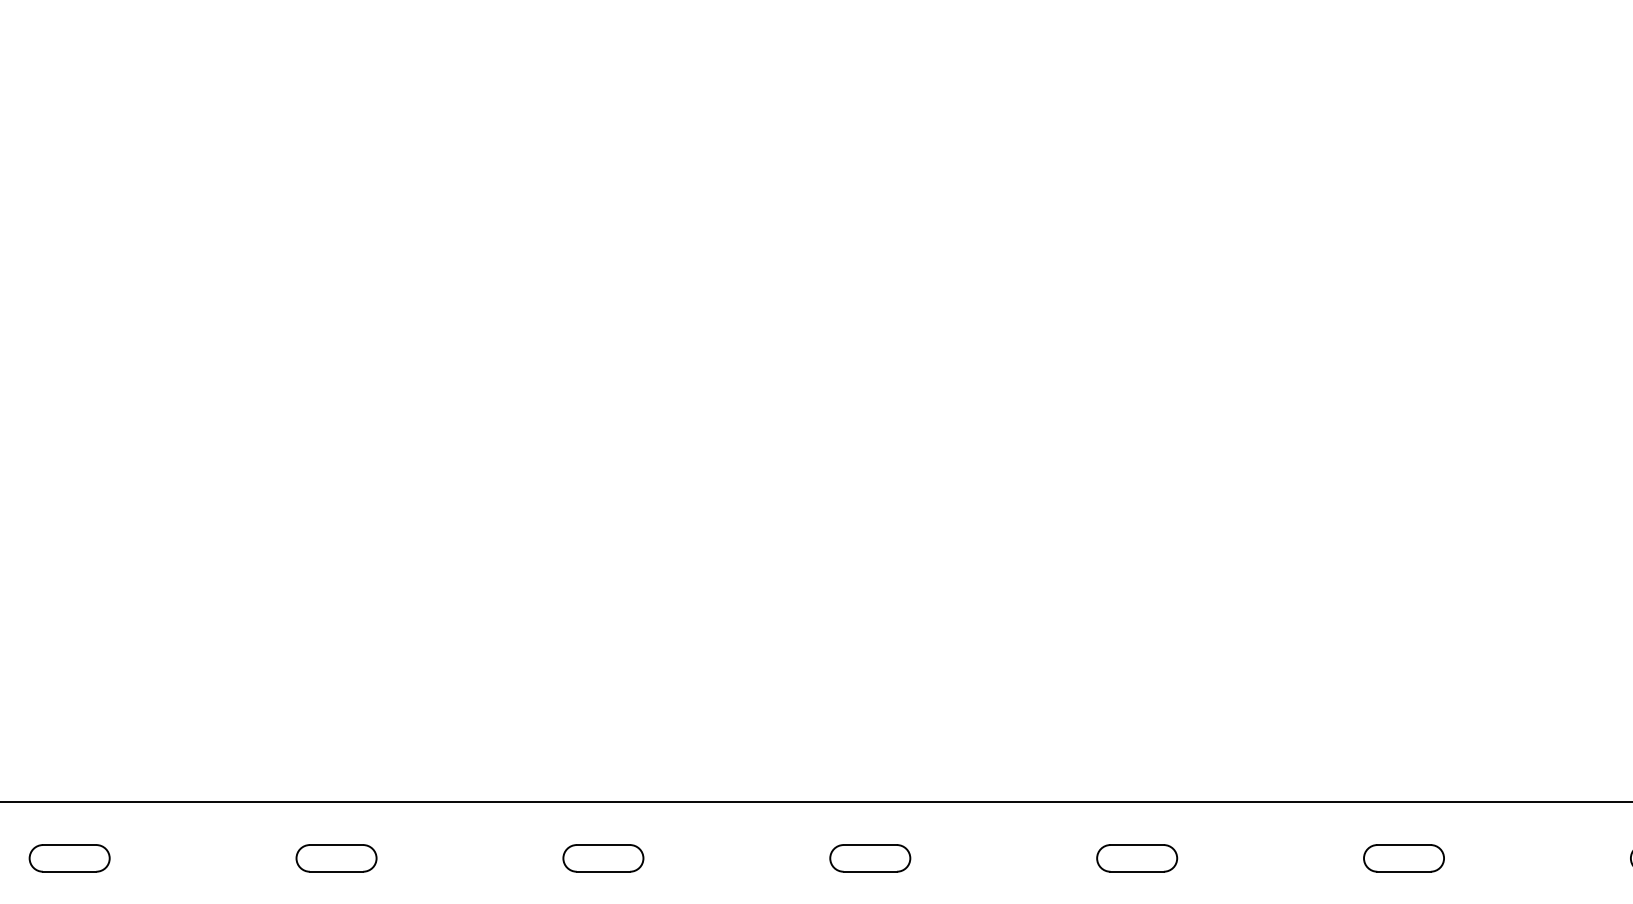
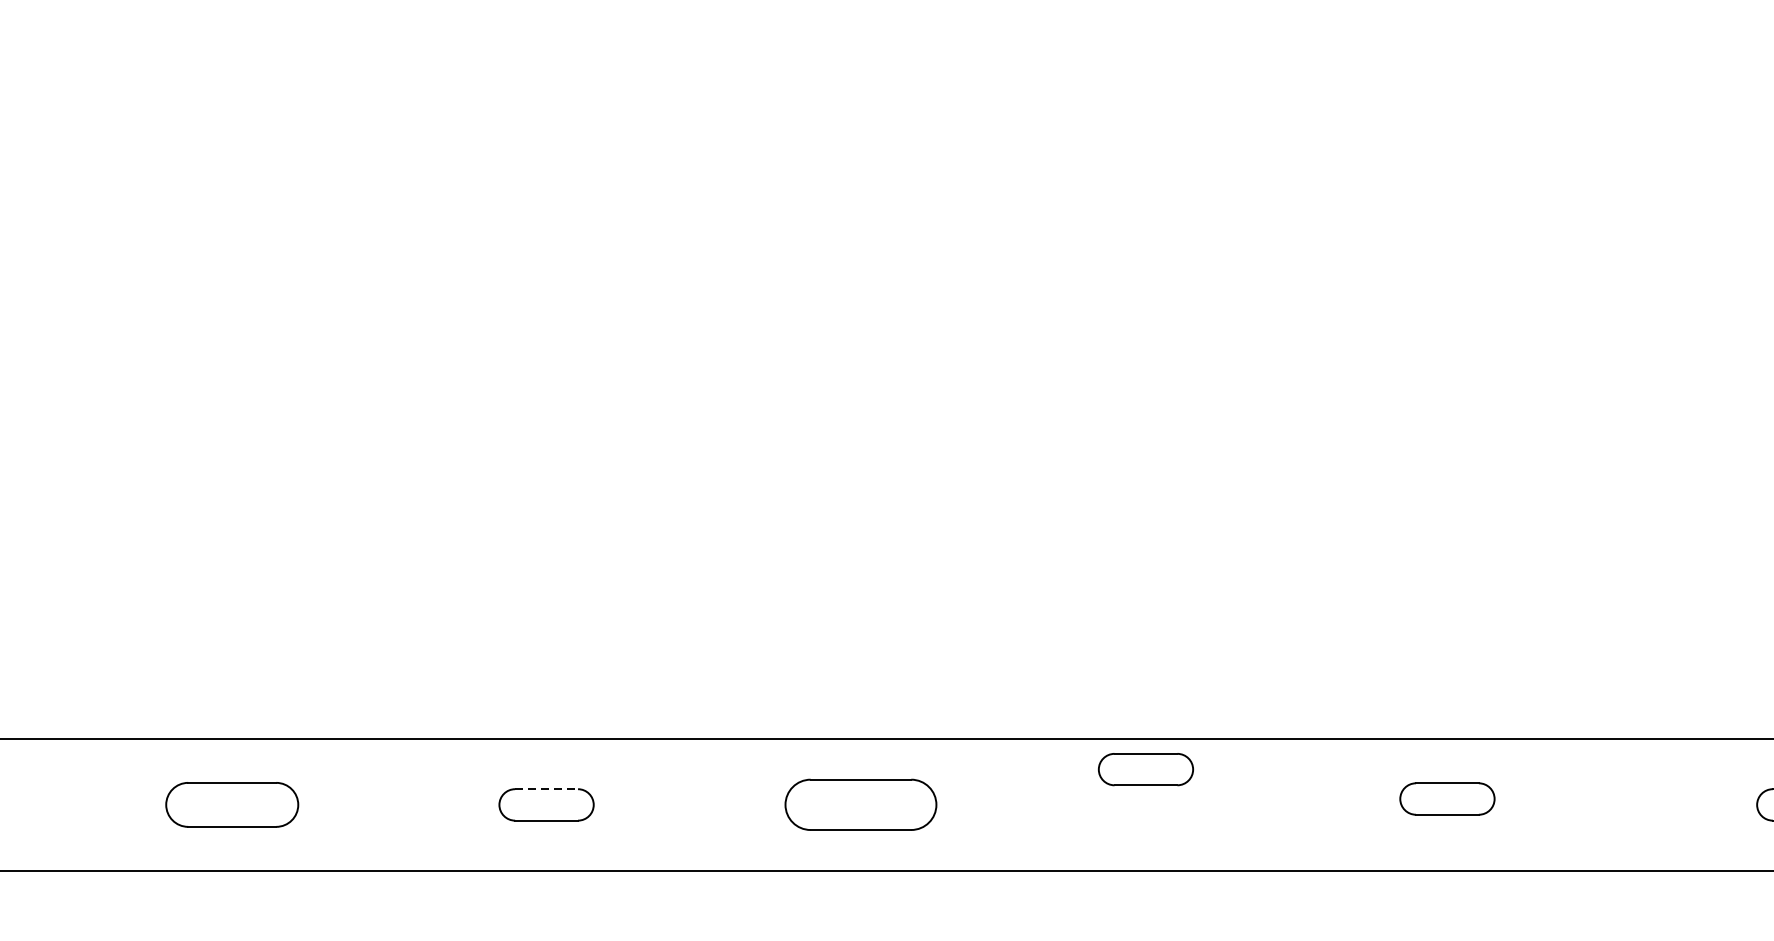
line: (336, 845) -> (546, 789), solid -> dashed
part: (69, 858) -> (231, 805), size x1.4
part: (603, 858) -> (861, 805), size x1.6
part: (870, 858) -> (1146, 769), moved
part: (1137, 858) -> (1447, 799), moved

